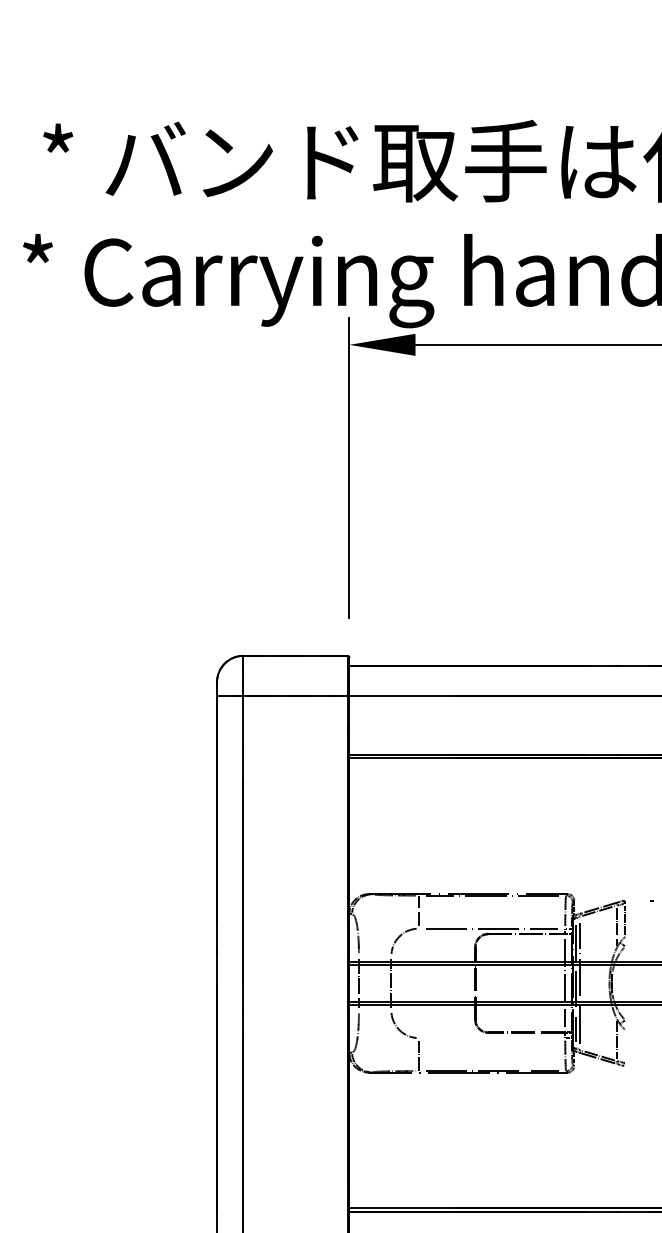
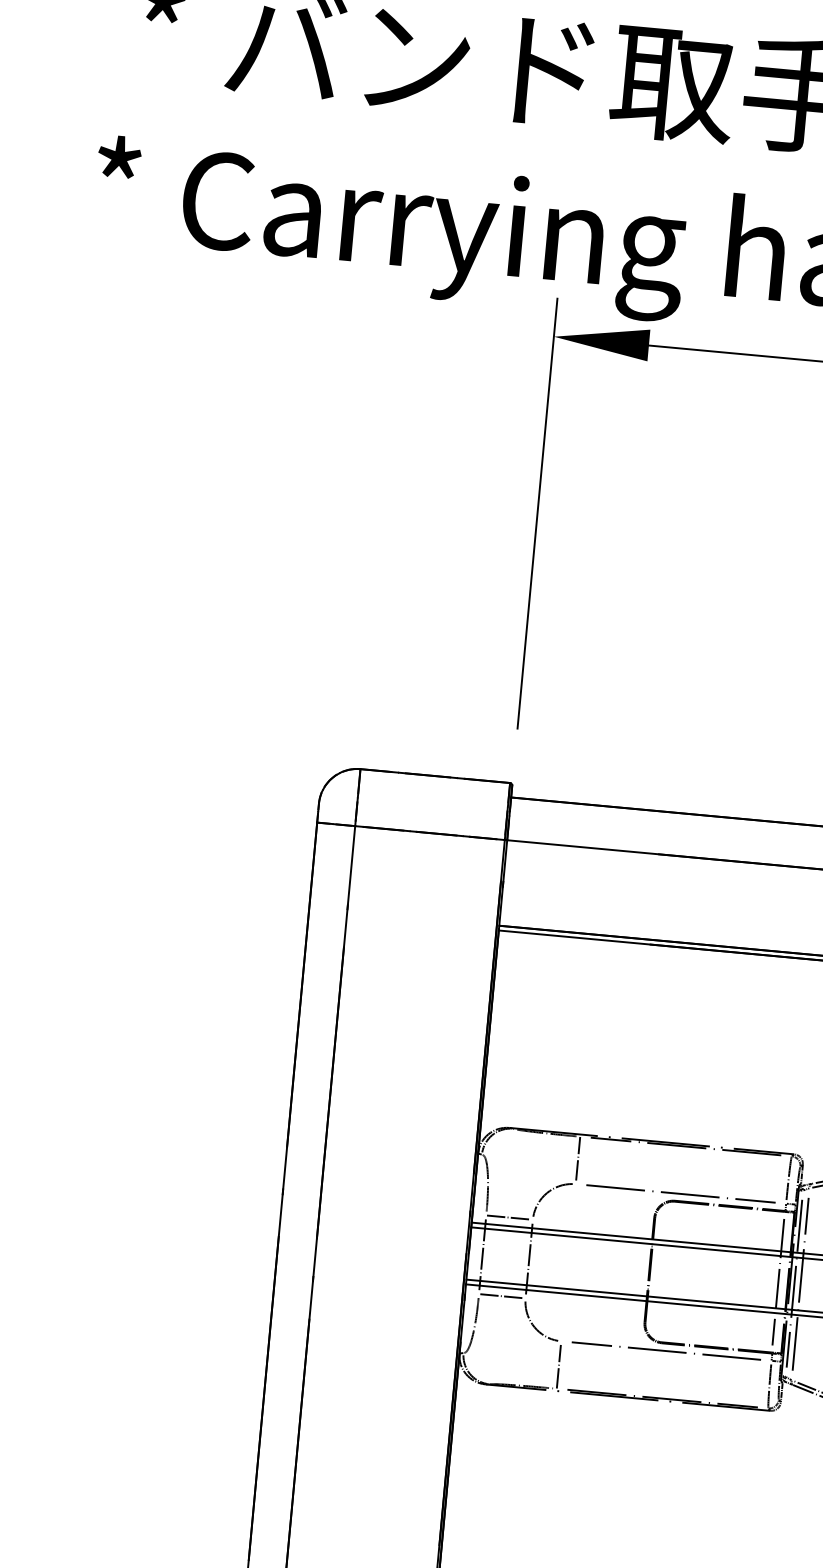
line: (374, 955) -> (508, 1216), added
line: (374, 1010) -> (501, 1295), added
line: (491, 1038) -> (665, 1351), added

